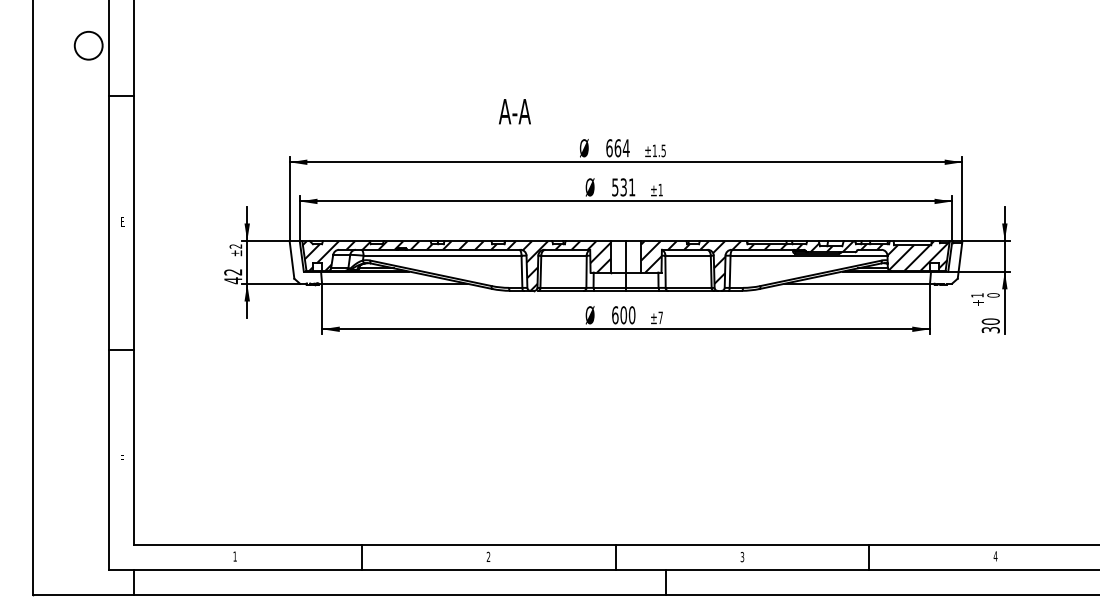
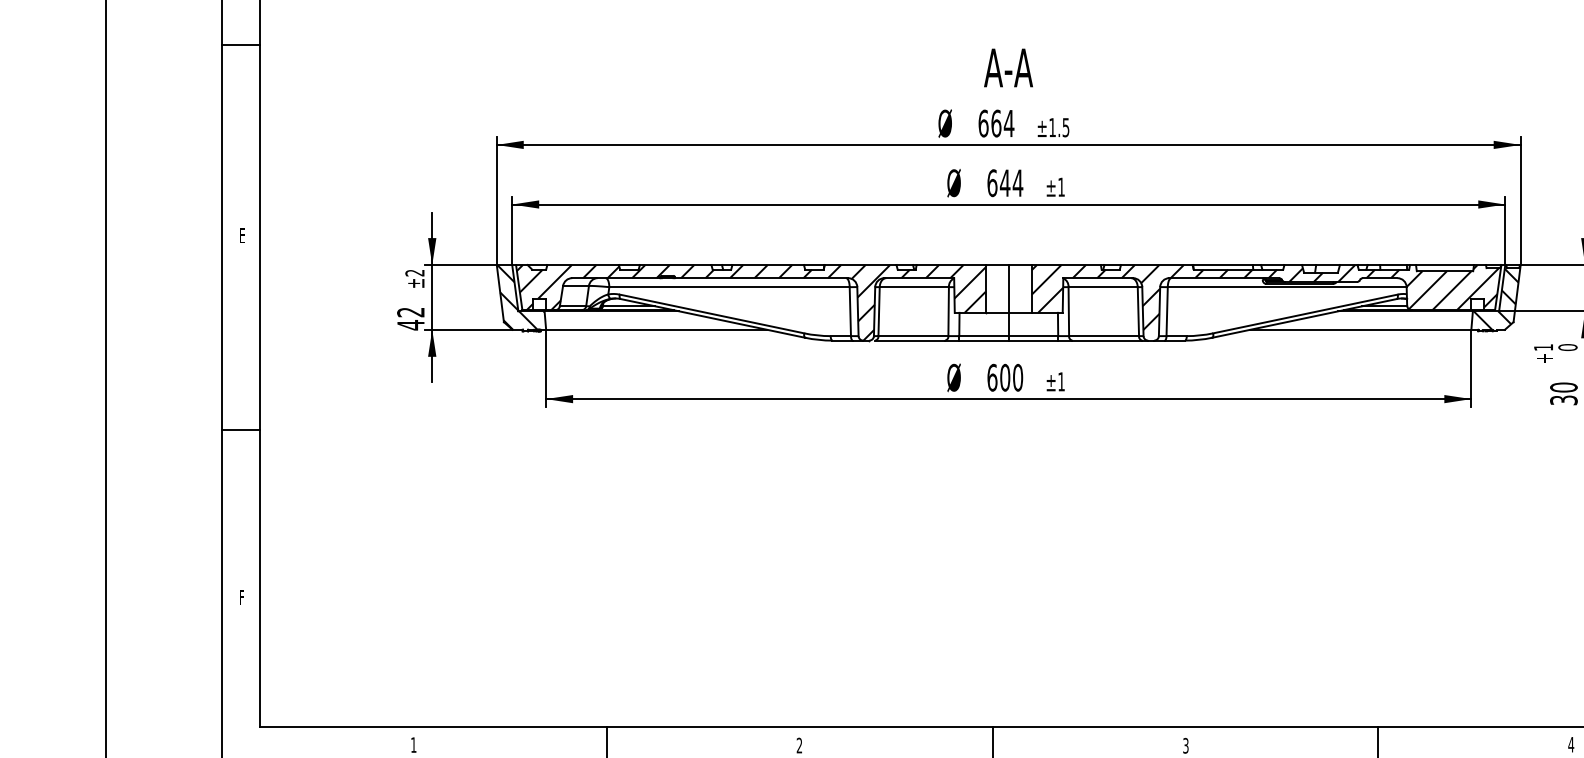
text: (514, 111) -> (1007, 67), moved
text: (623, 187) -> (1004, 183), 531 -> 644
hatch: (305, 262) -> (520, 297), added
hatch: (945, 263) -> (1494, 298), added
text: (660, 317) -> (1061, 381), ±7 -> ±1

